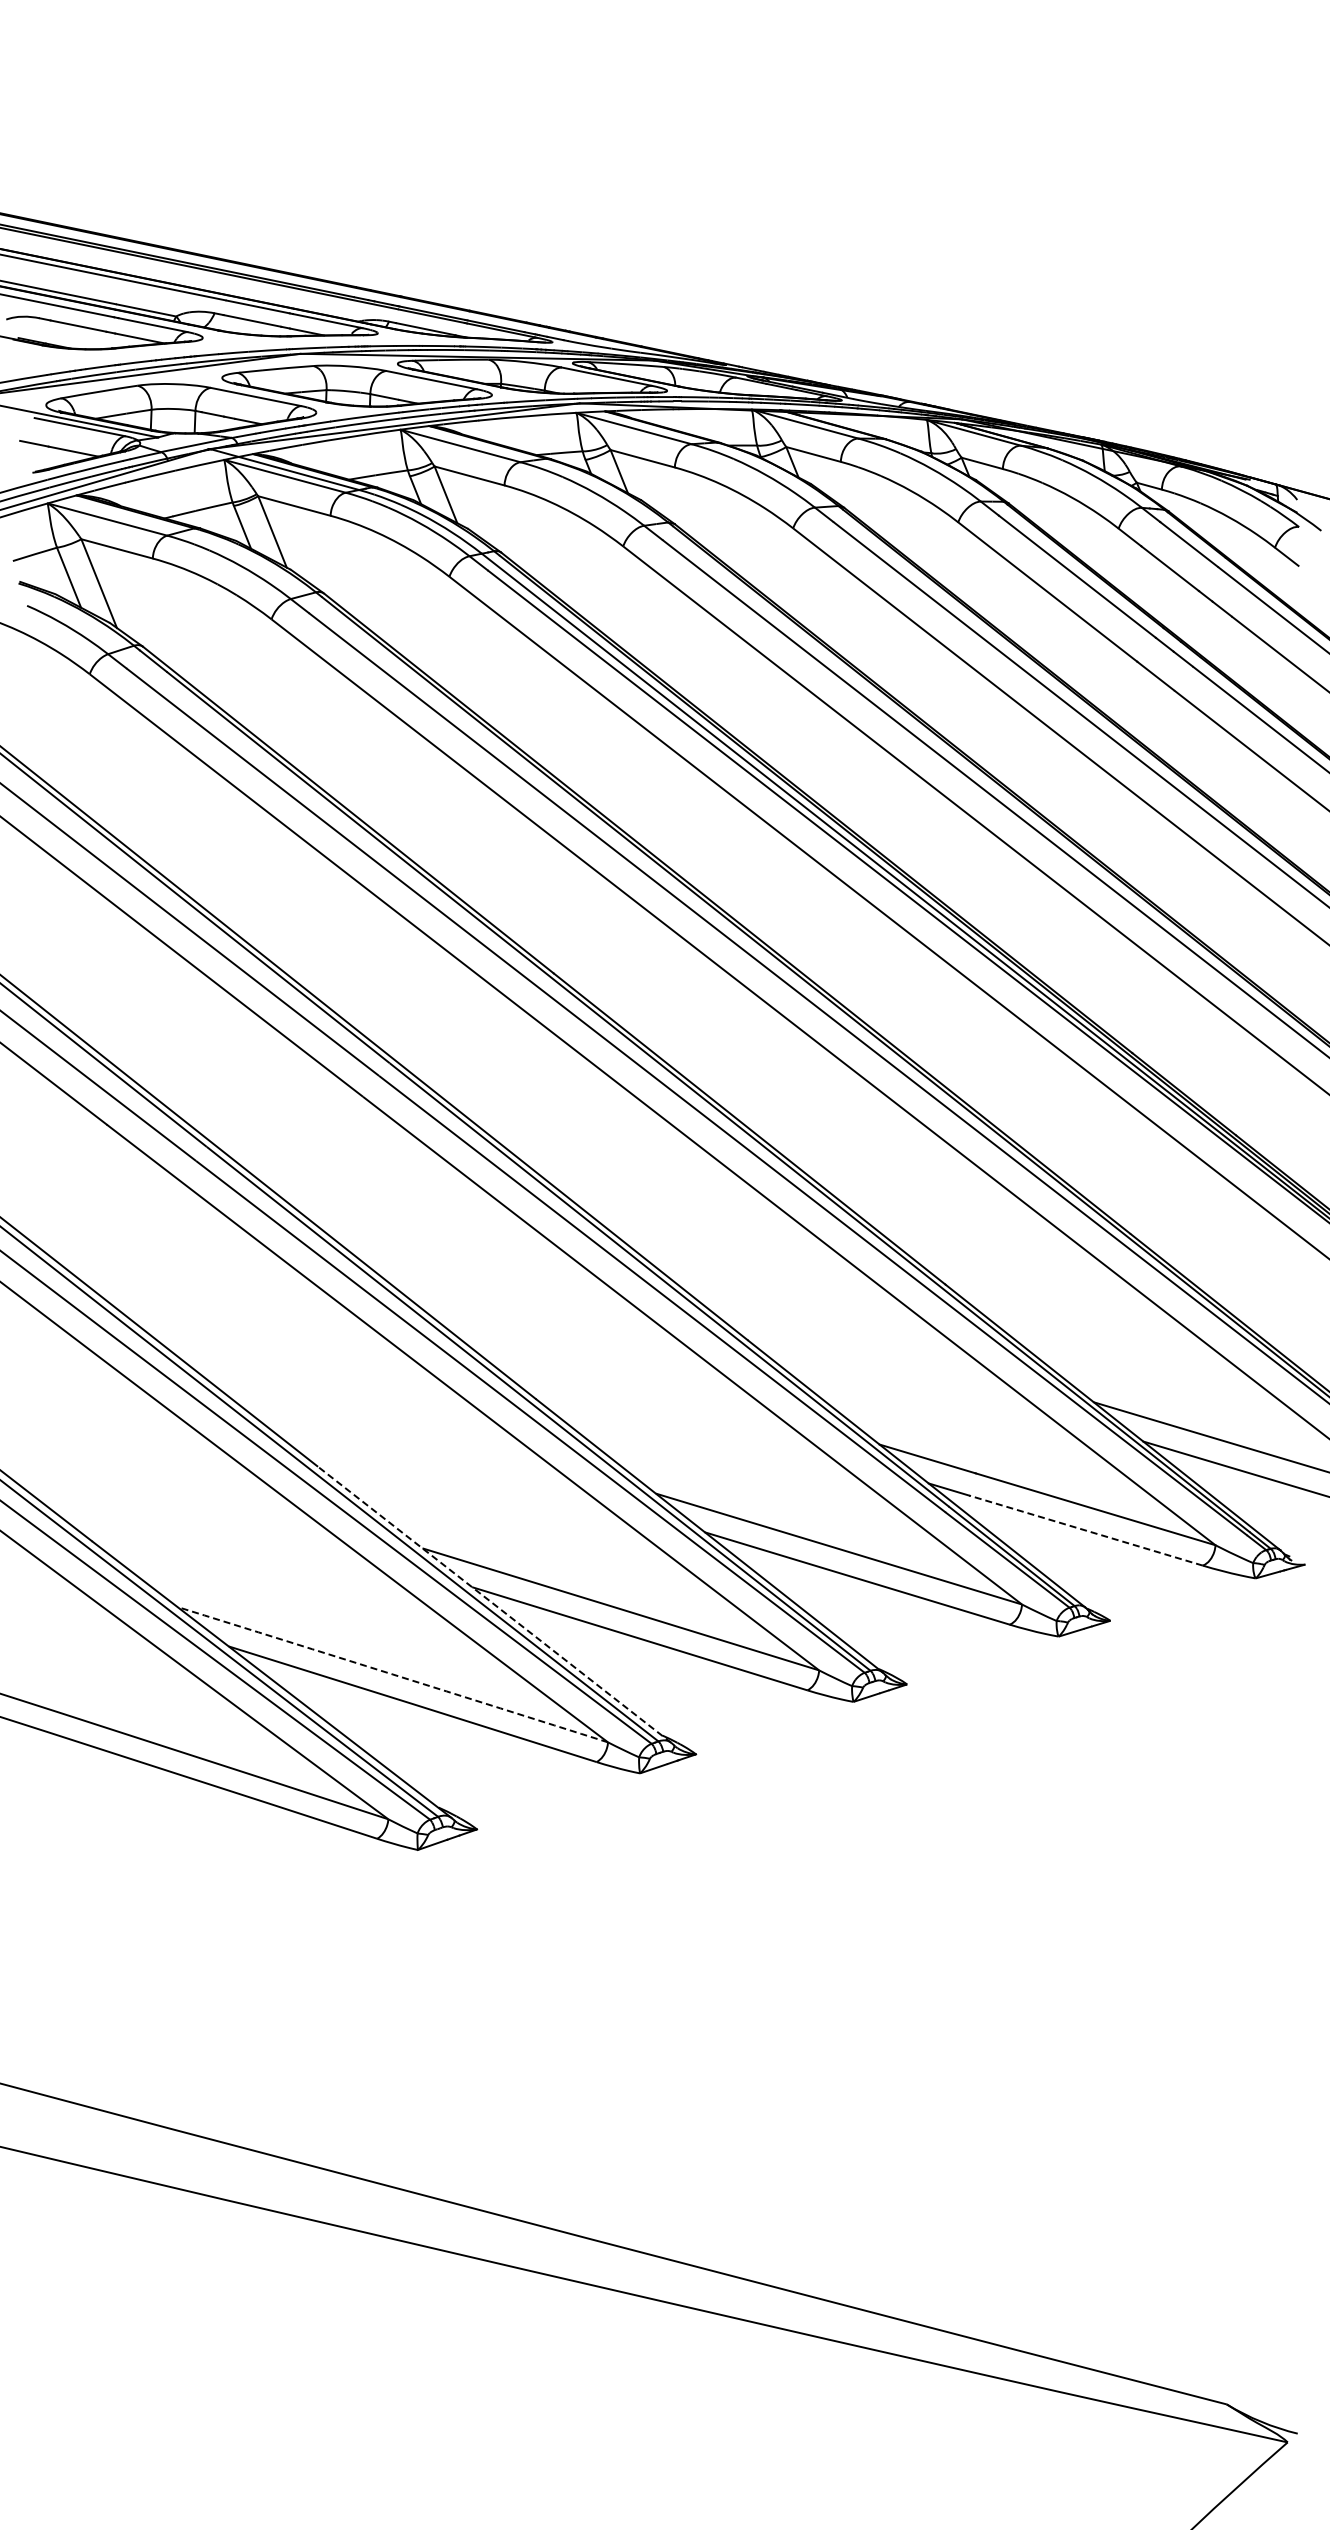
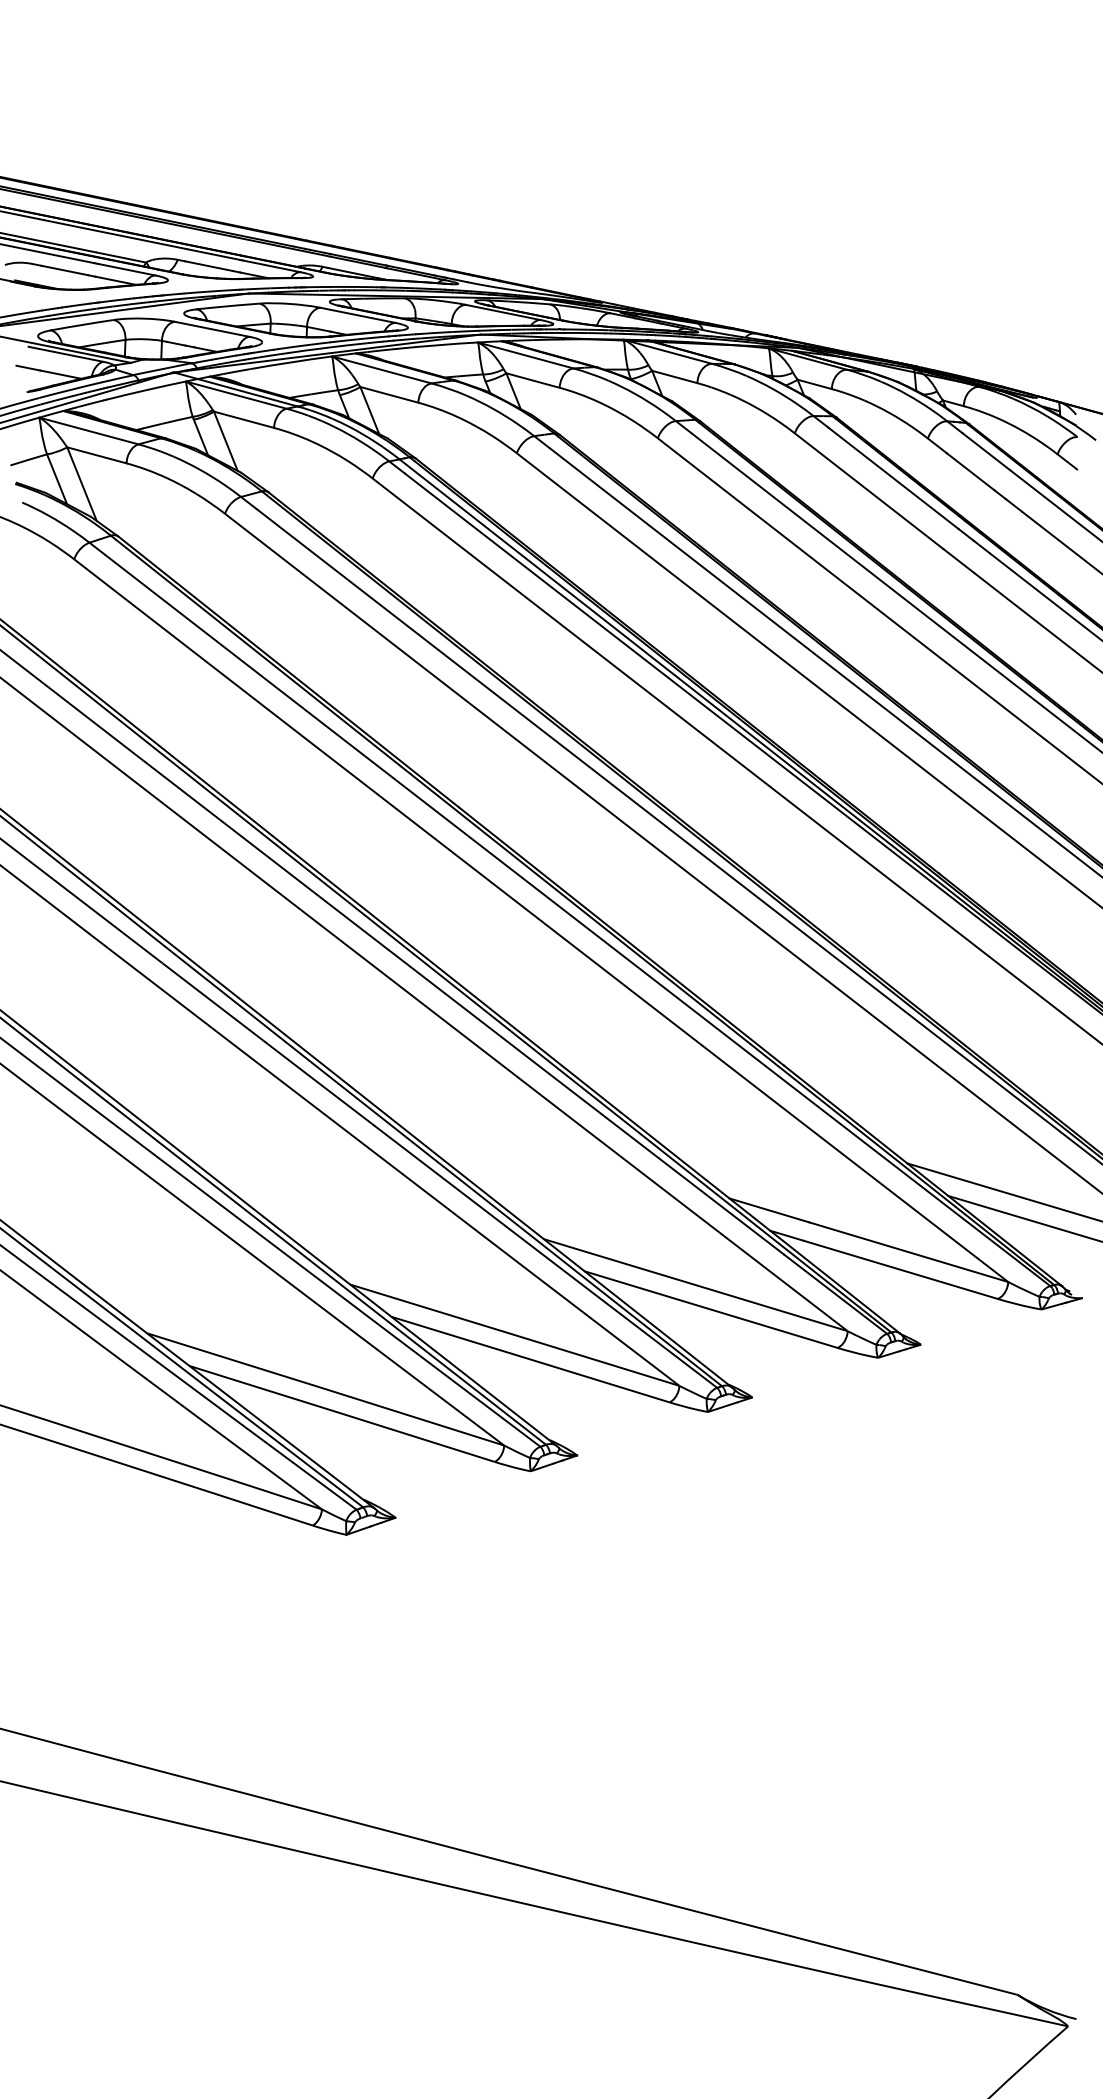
line: (1086, 1530) -> (901, 1269), dashed -> solid
line: (494, 1604) -> (410, 1331), dashed -> solid
arc: (392, 1674) -> (325, 1389), dashed -> solid

